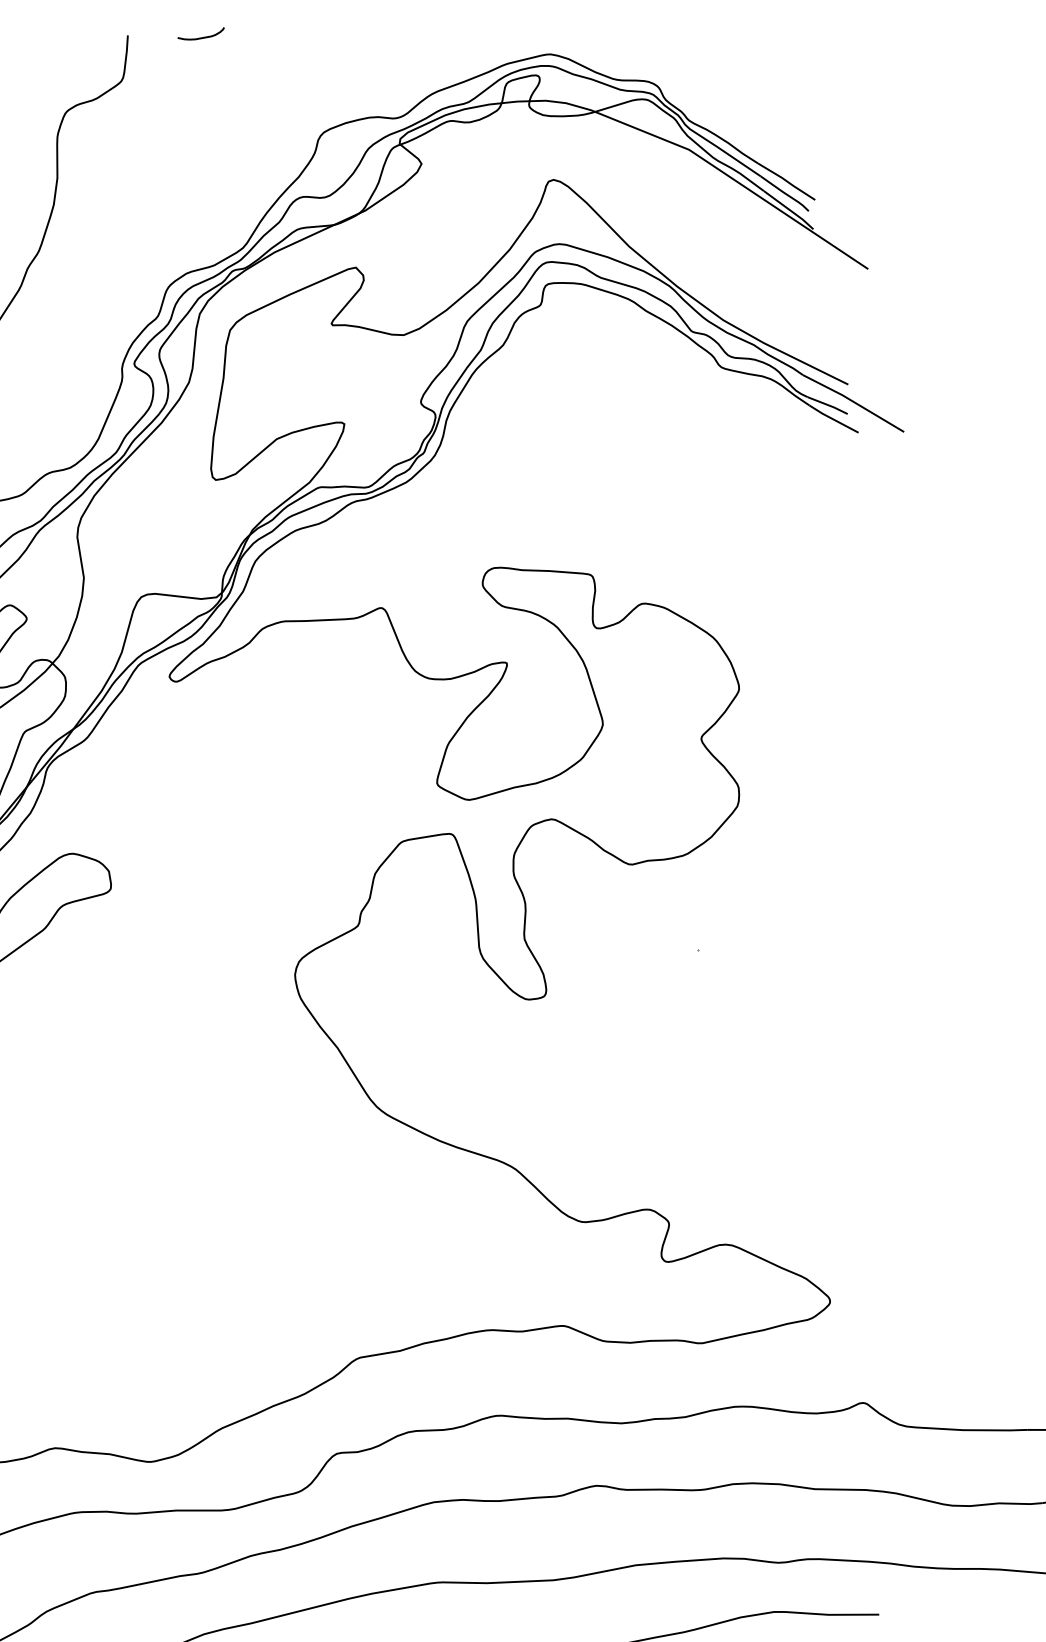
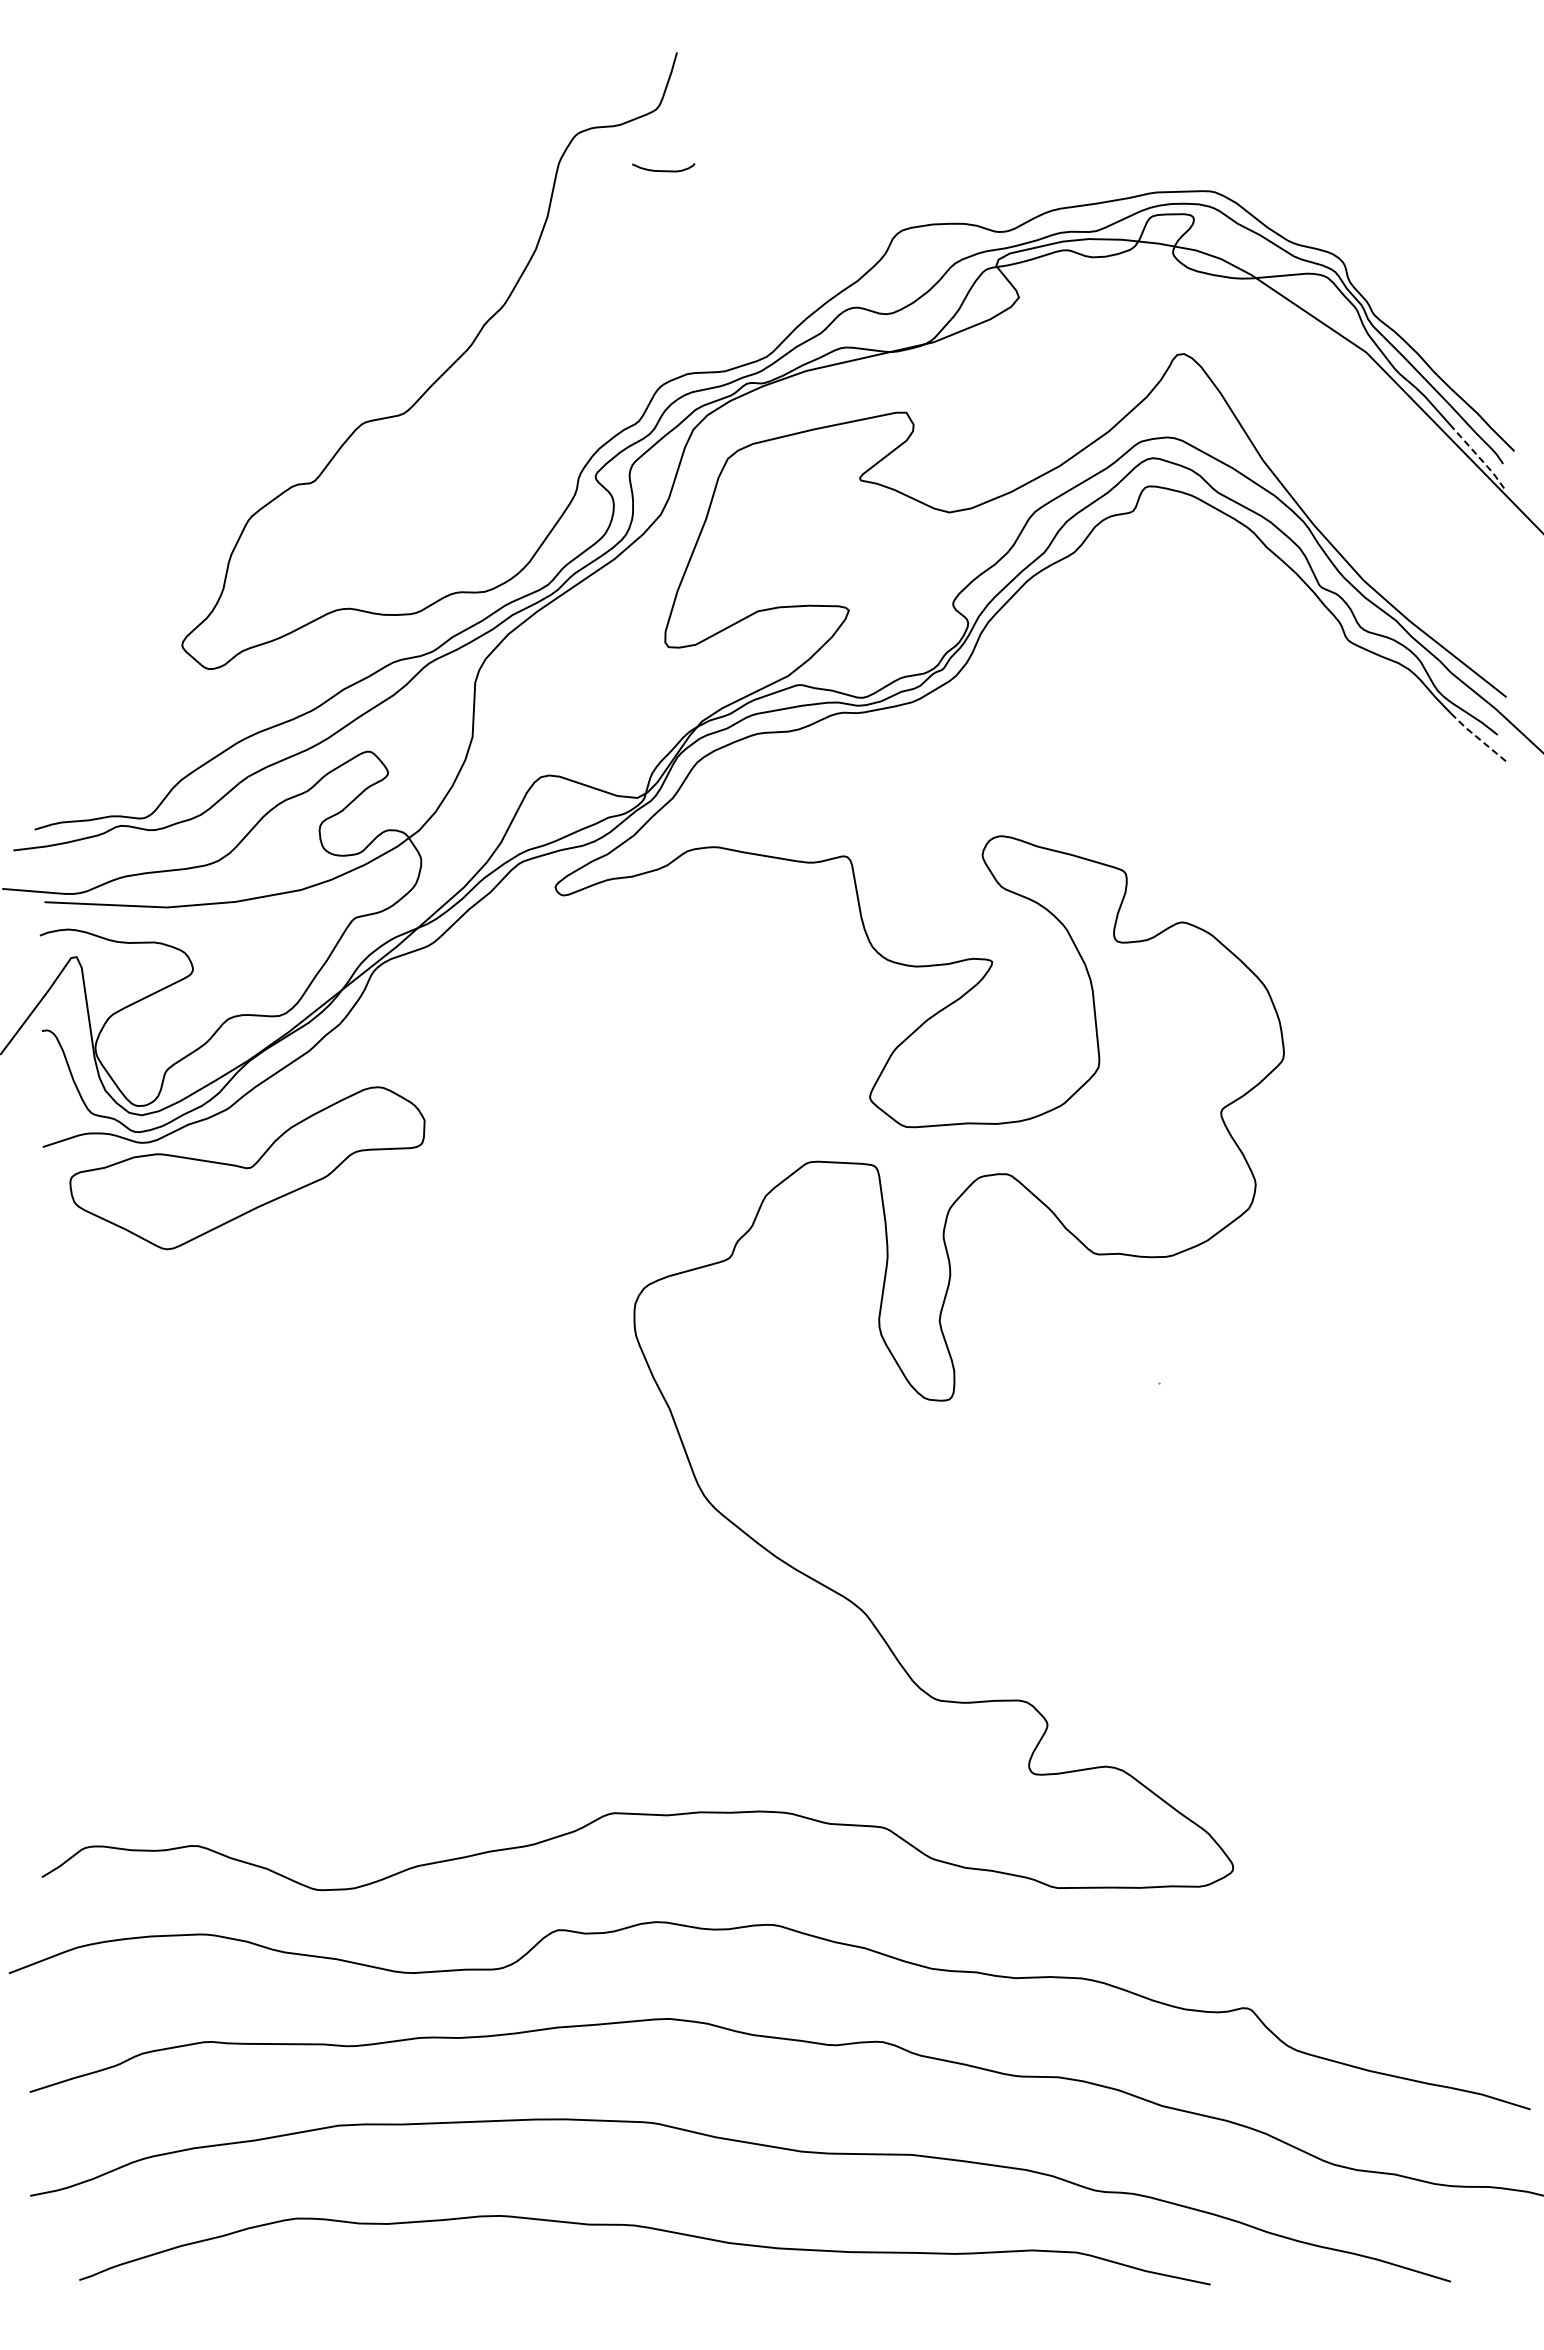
curve: (201, 37) -> (663, 170), moved
line: (789, 209) -> (1478, 456), solid -> dashed
line: (833, 419) -> (1478, 738), solid -> dashed

